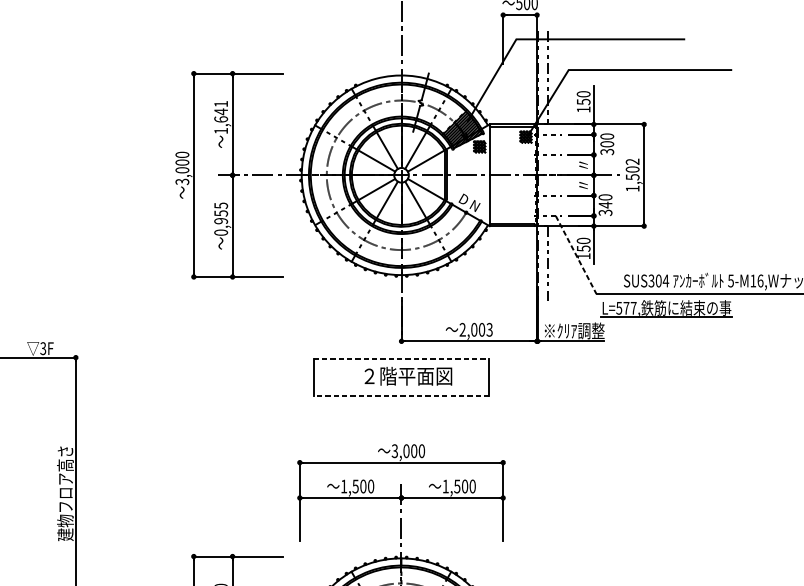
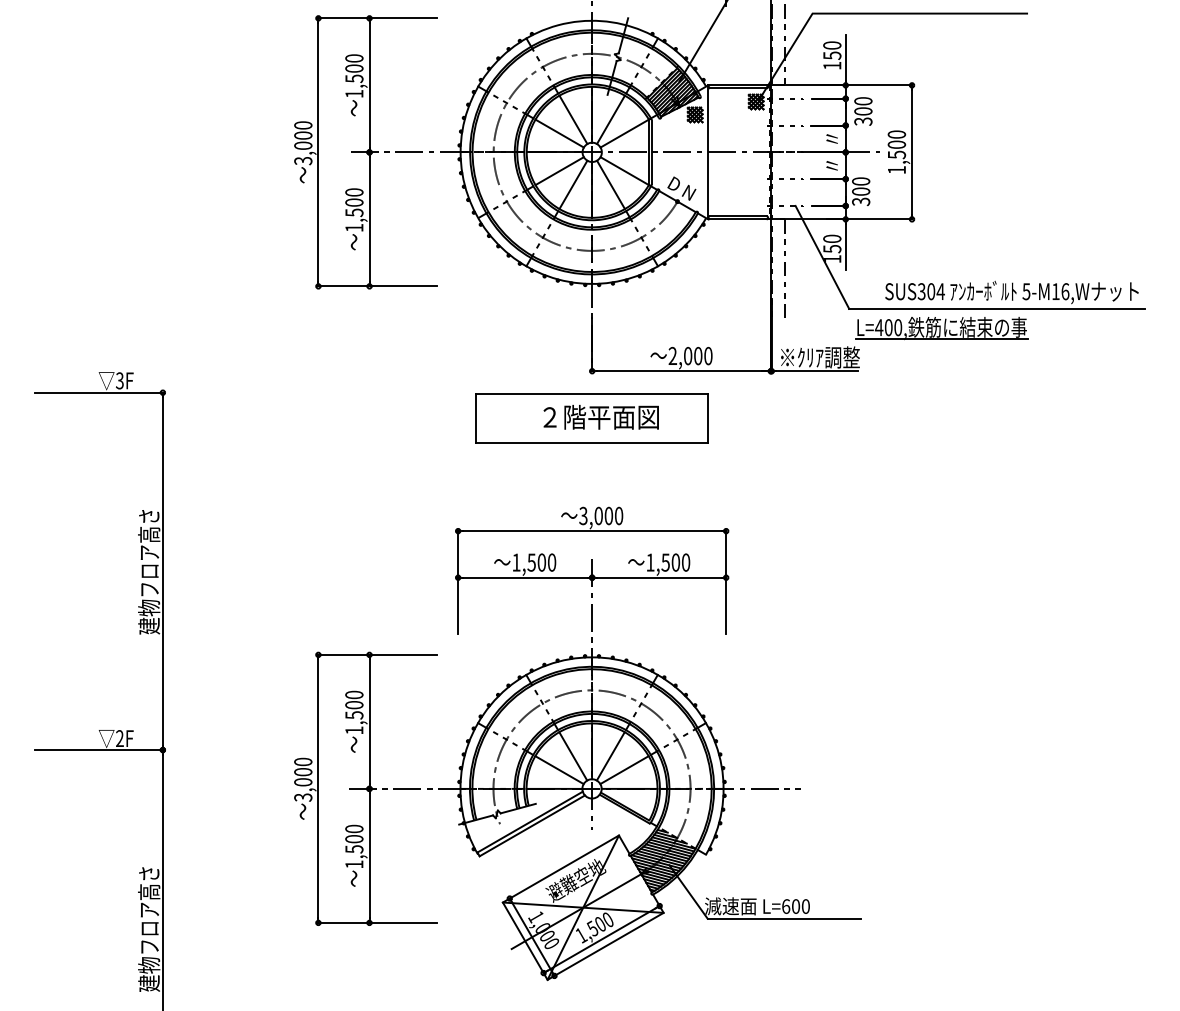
text: (221, 111) -> (354, 68), 1,641 -> 1,500
text: (632, 161) -> (896, 134), 1,502 -> 1,500
text: (605, 205) -> (861, 191), 340 -> 300
text: (221, 219) -> (354, 210), 0,955 -> 1,500
line: (576, 255) -> (822, 257), dashed -> solid
text: (626, 308) -> (888, 327), L=577, -> L=400,
text: (489, 330) -> (708, 356), 2,003 -> 2,000
line: (401, 358) -> (591, 394), dashed -> solid
line: (401, 395) -> (591, 442), dashed -> solid

